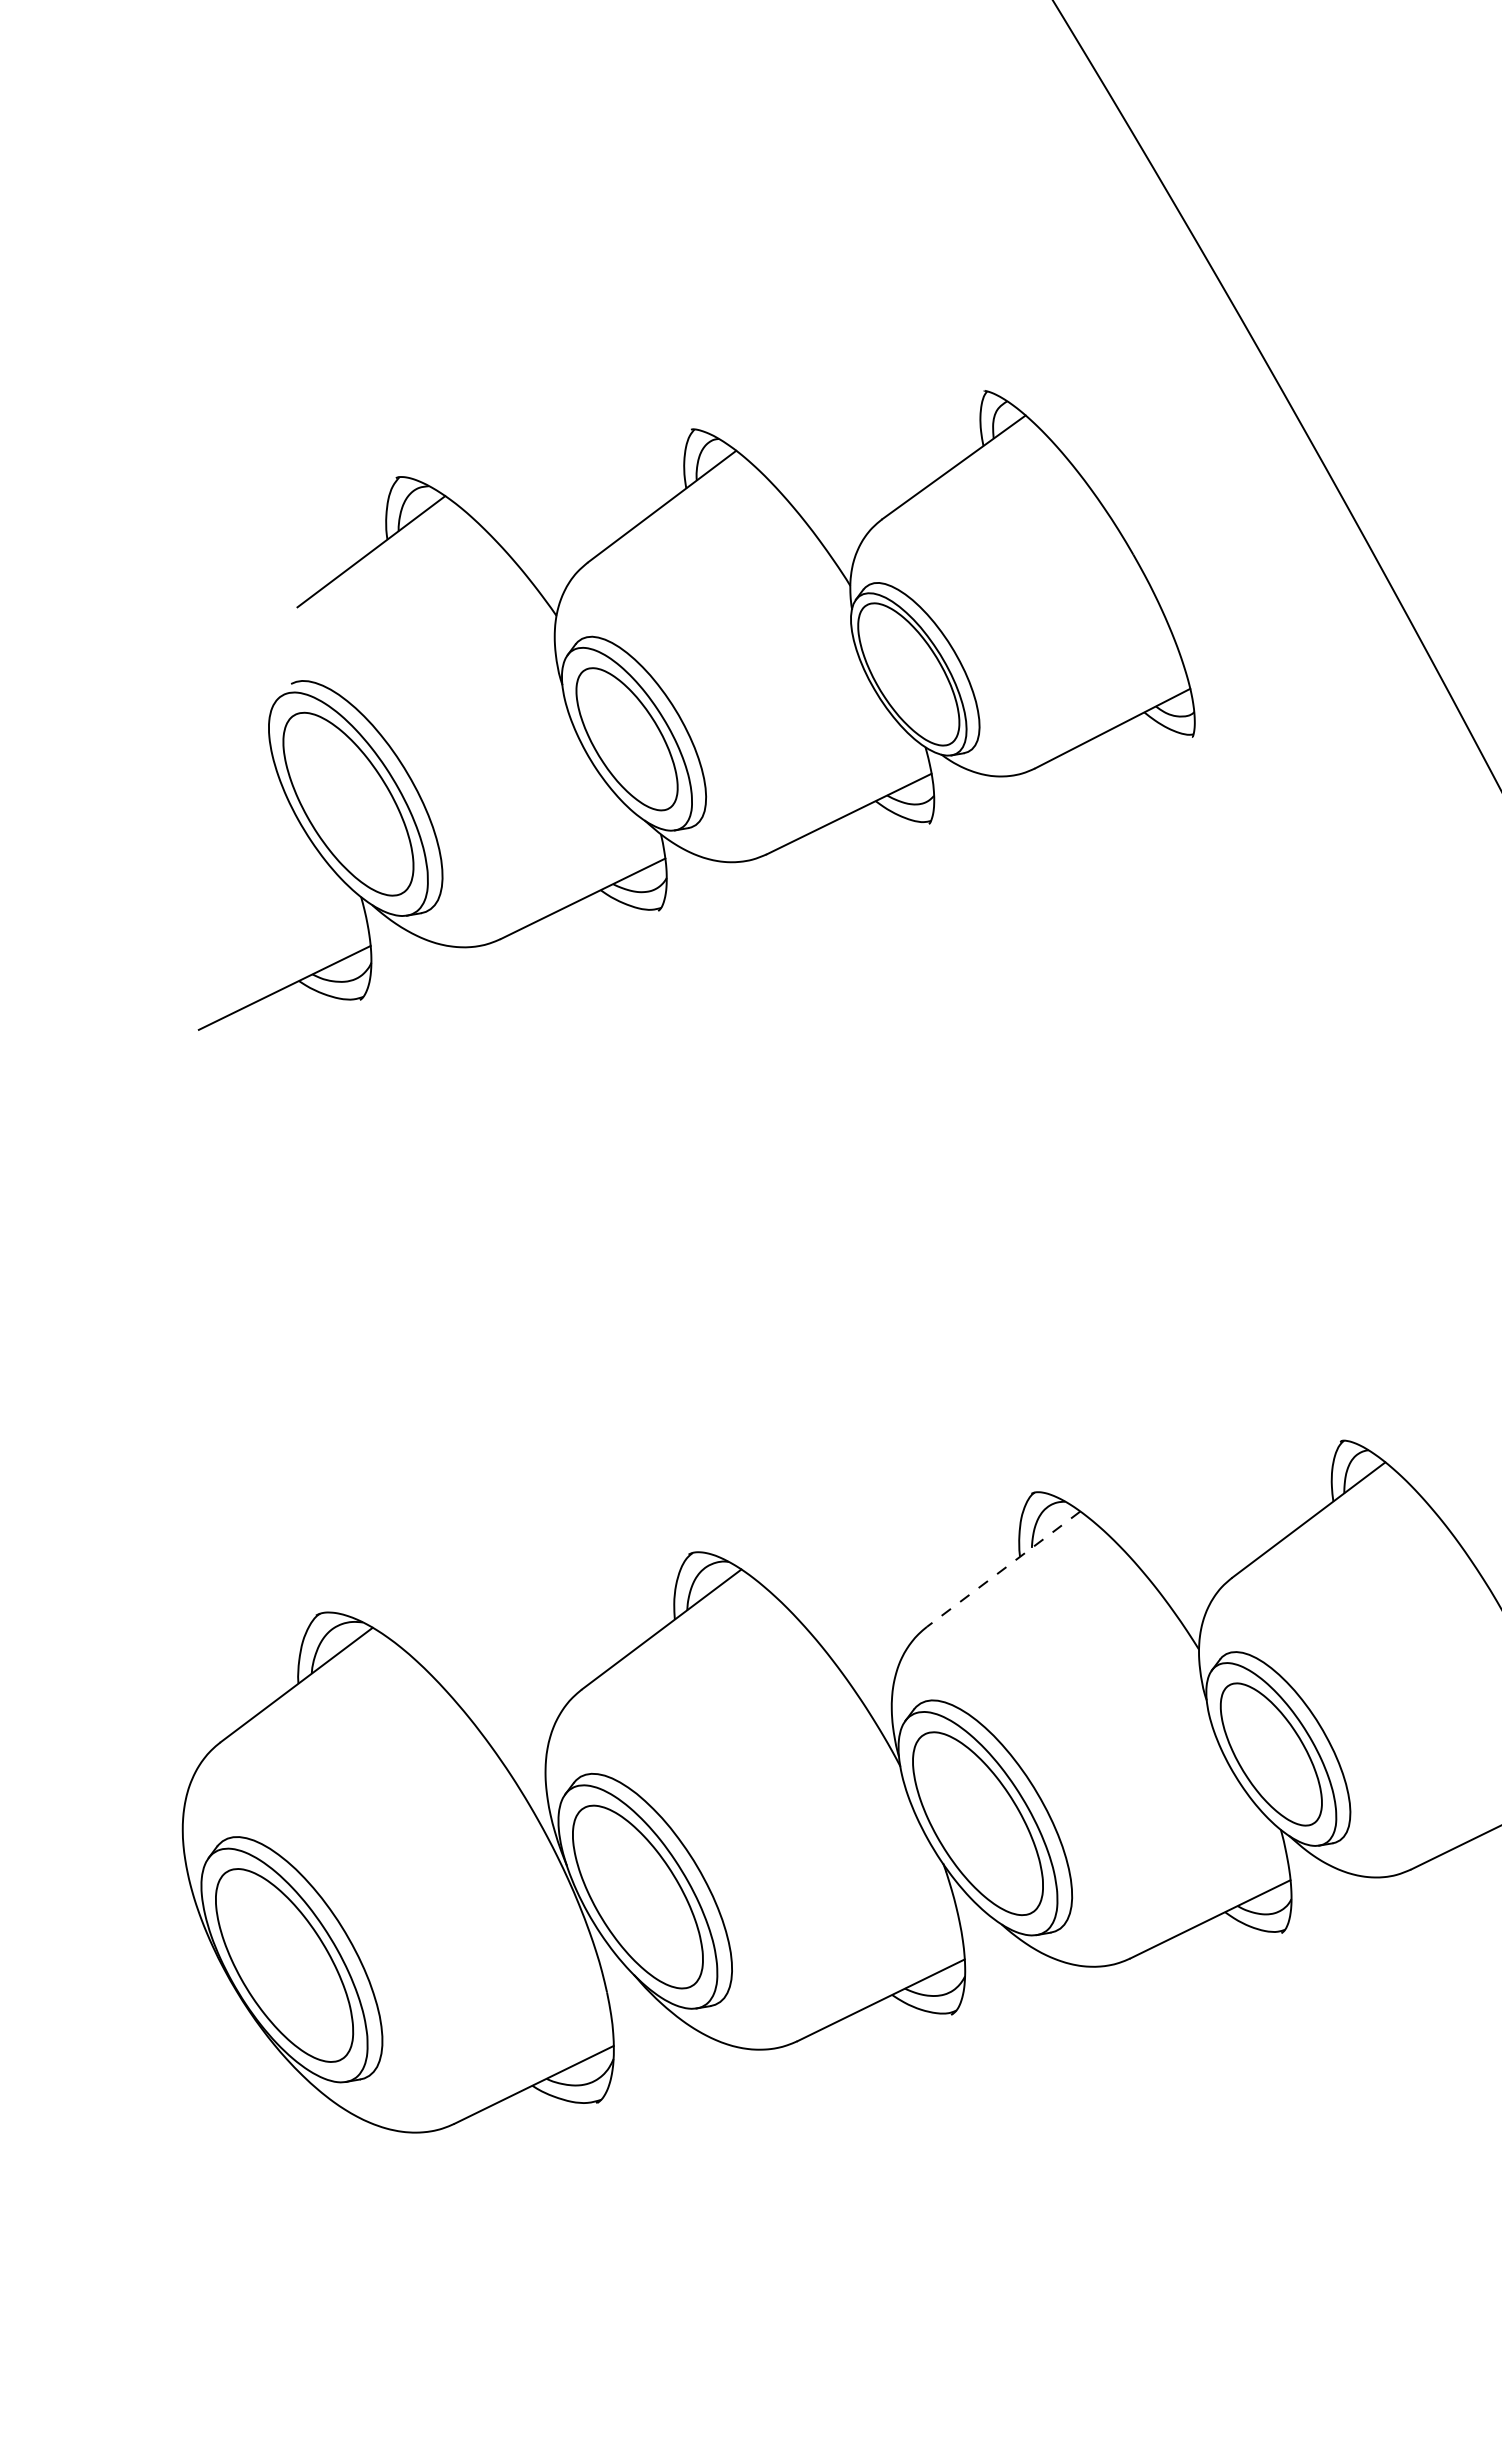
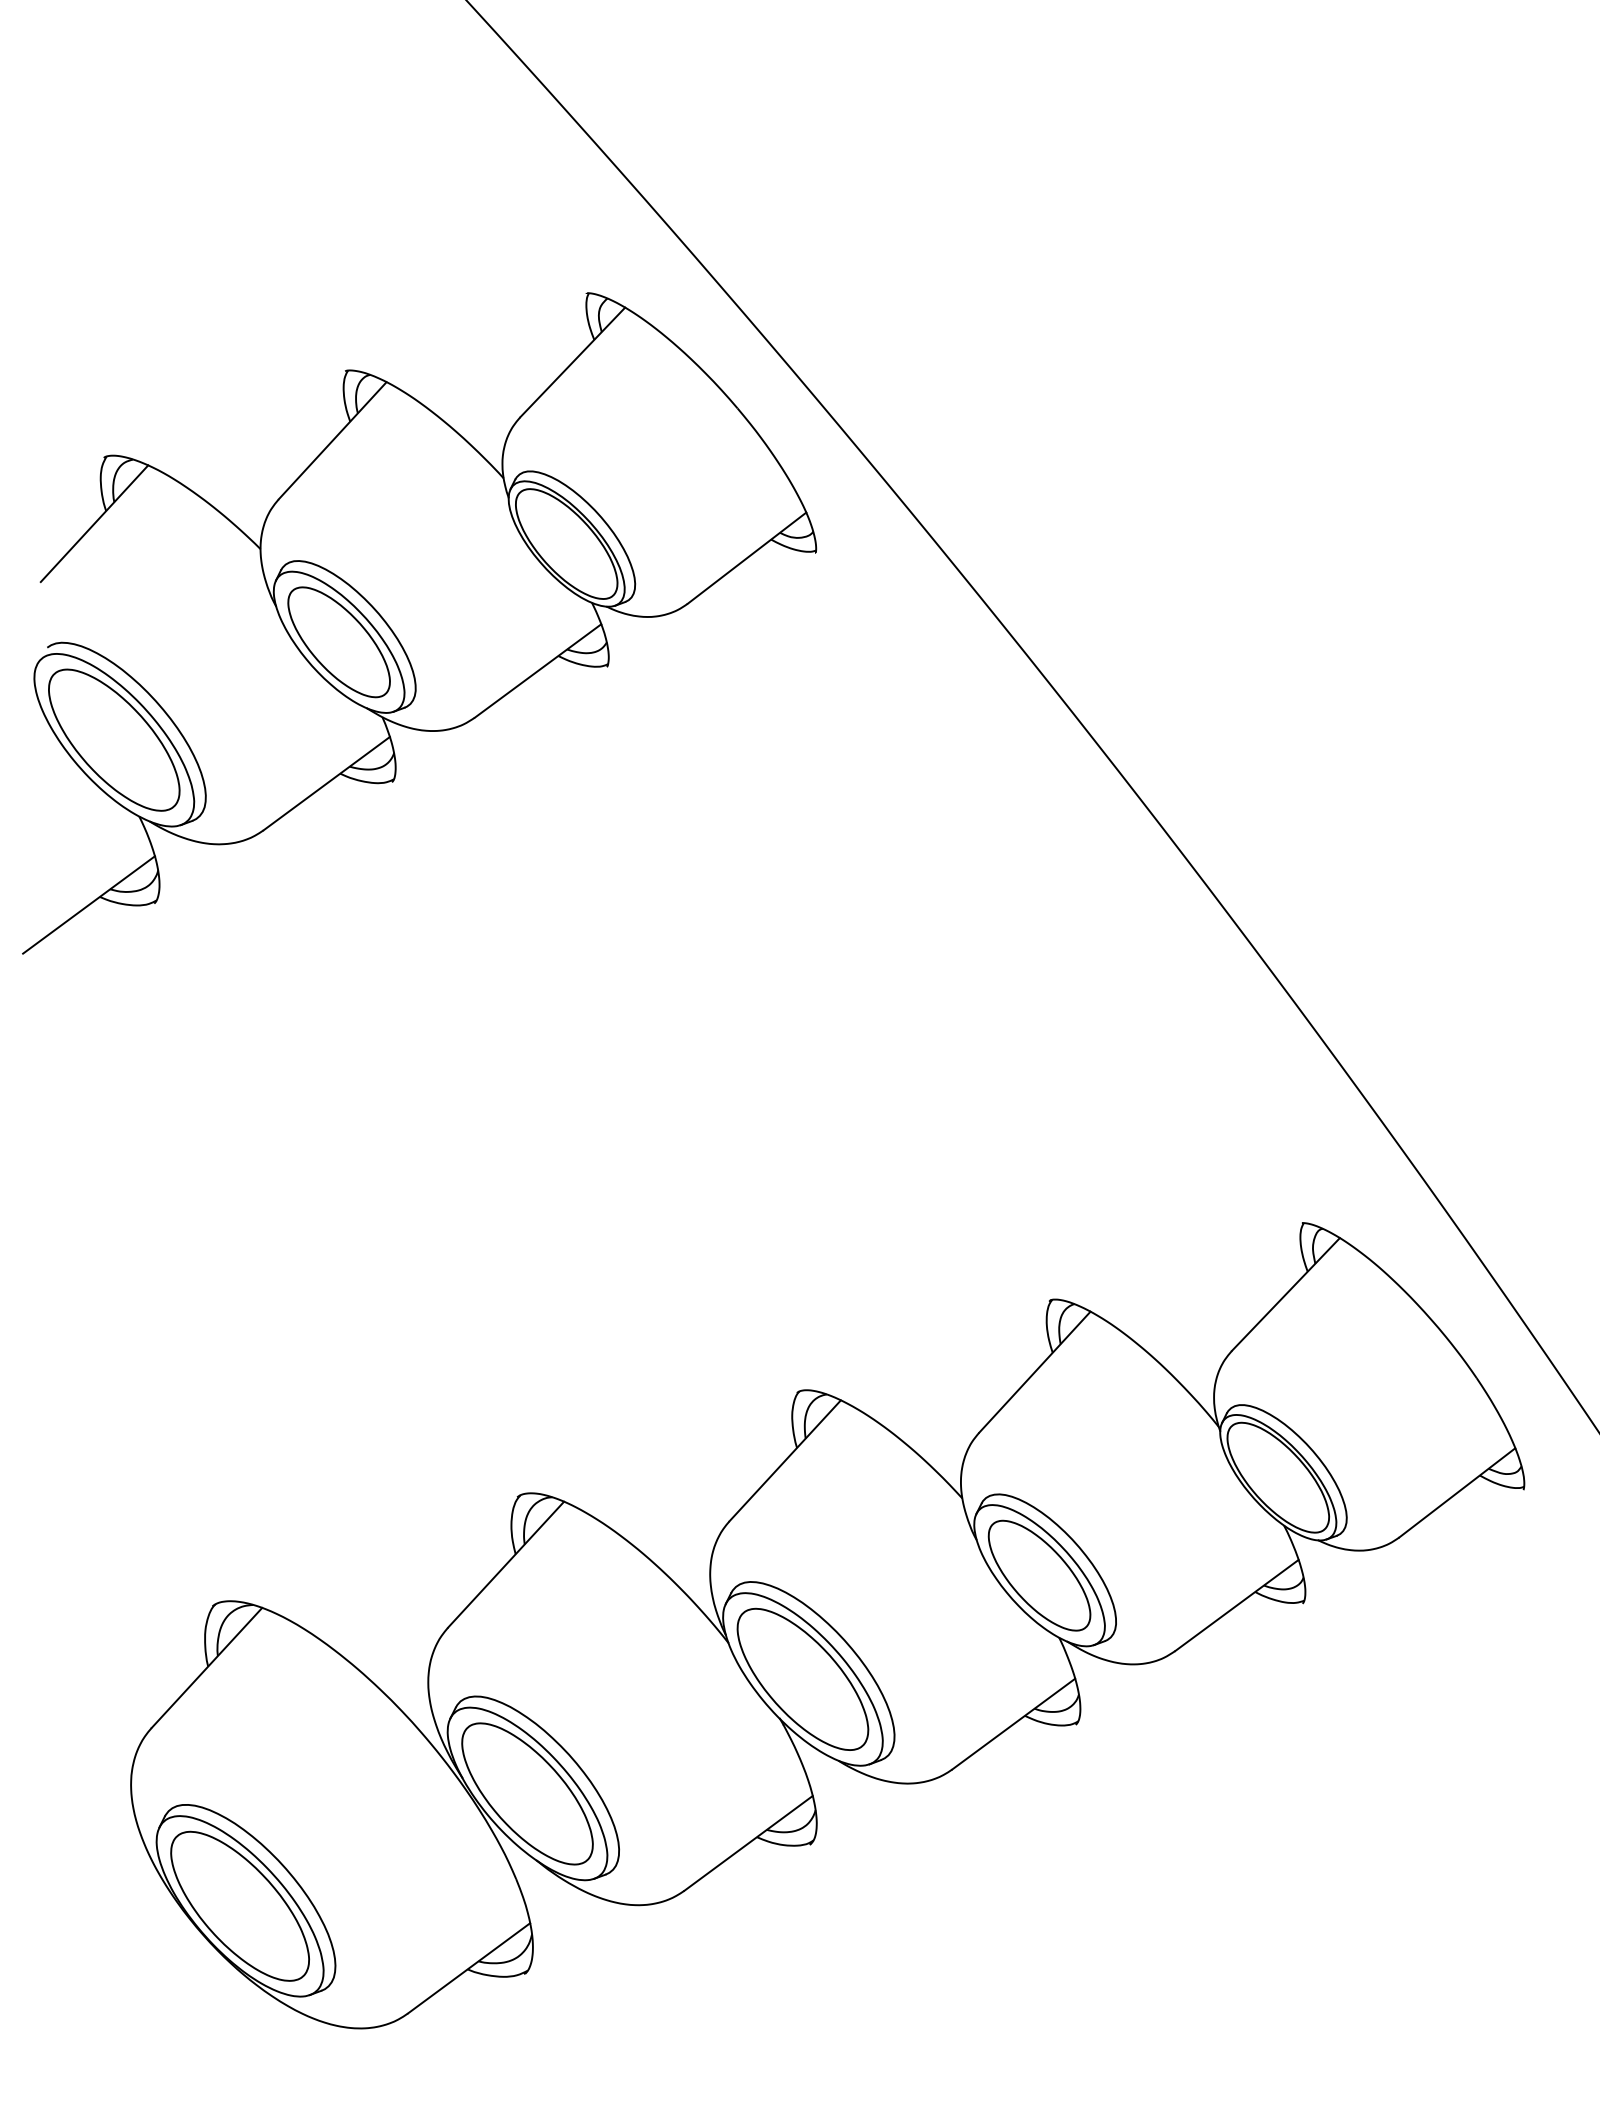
part: (723, 734) -> (419, 623), moved
line: (1002, 1569) -> (784, 1461), dashed -> solid

